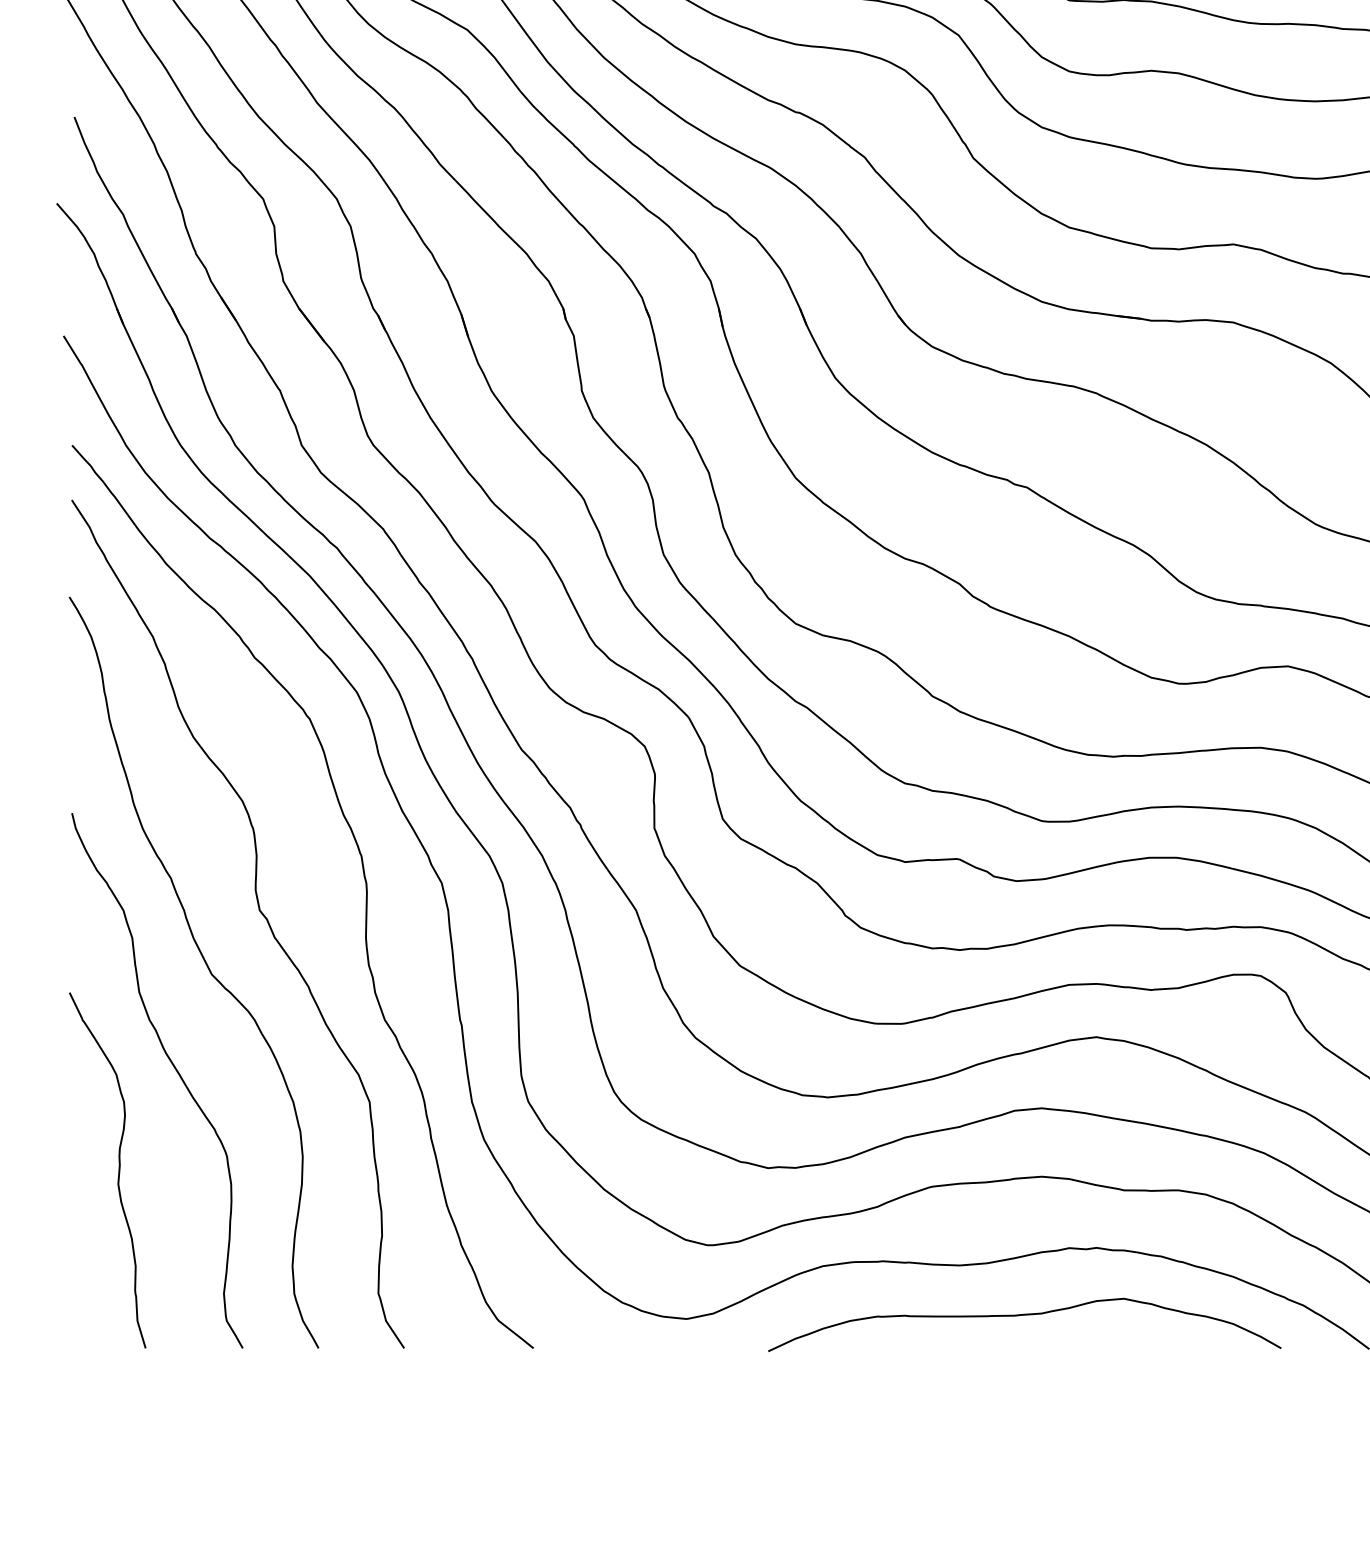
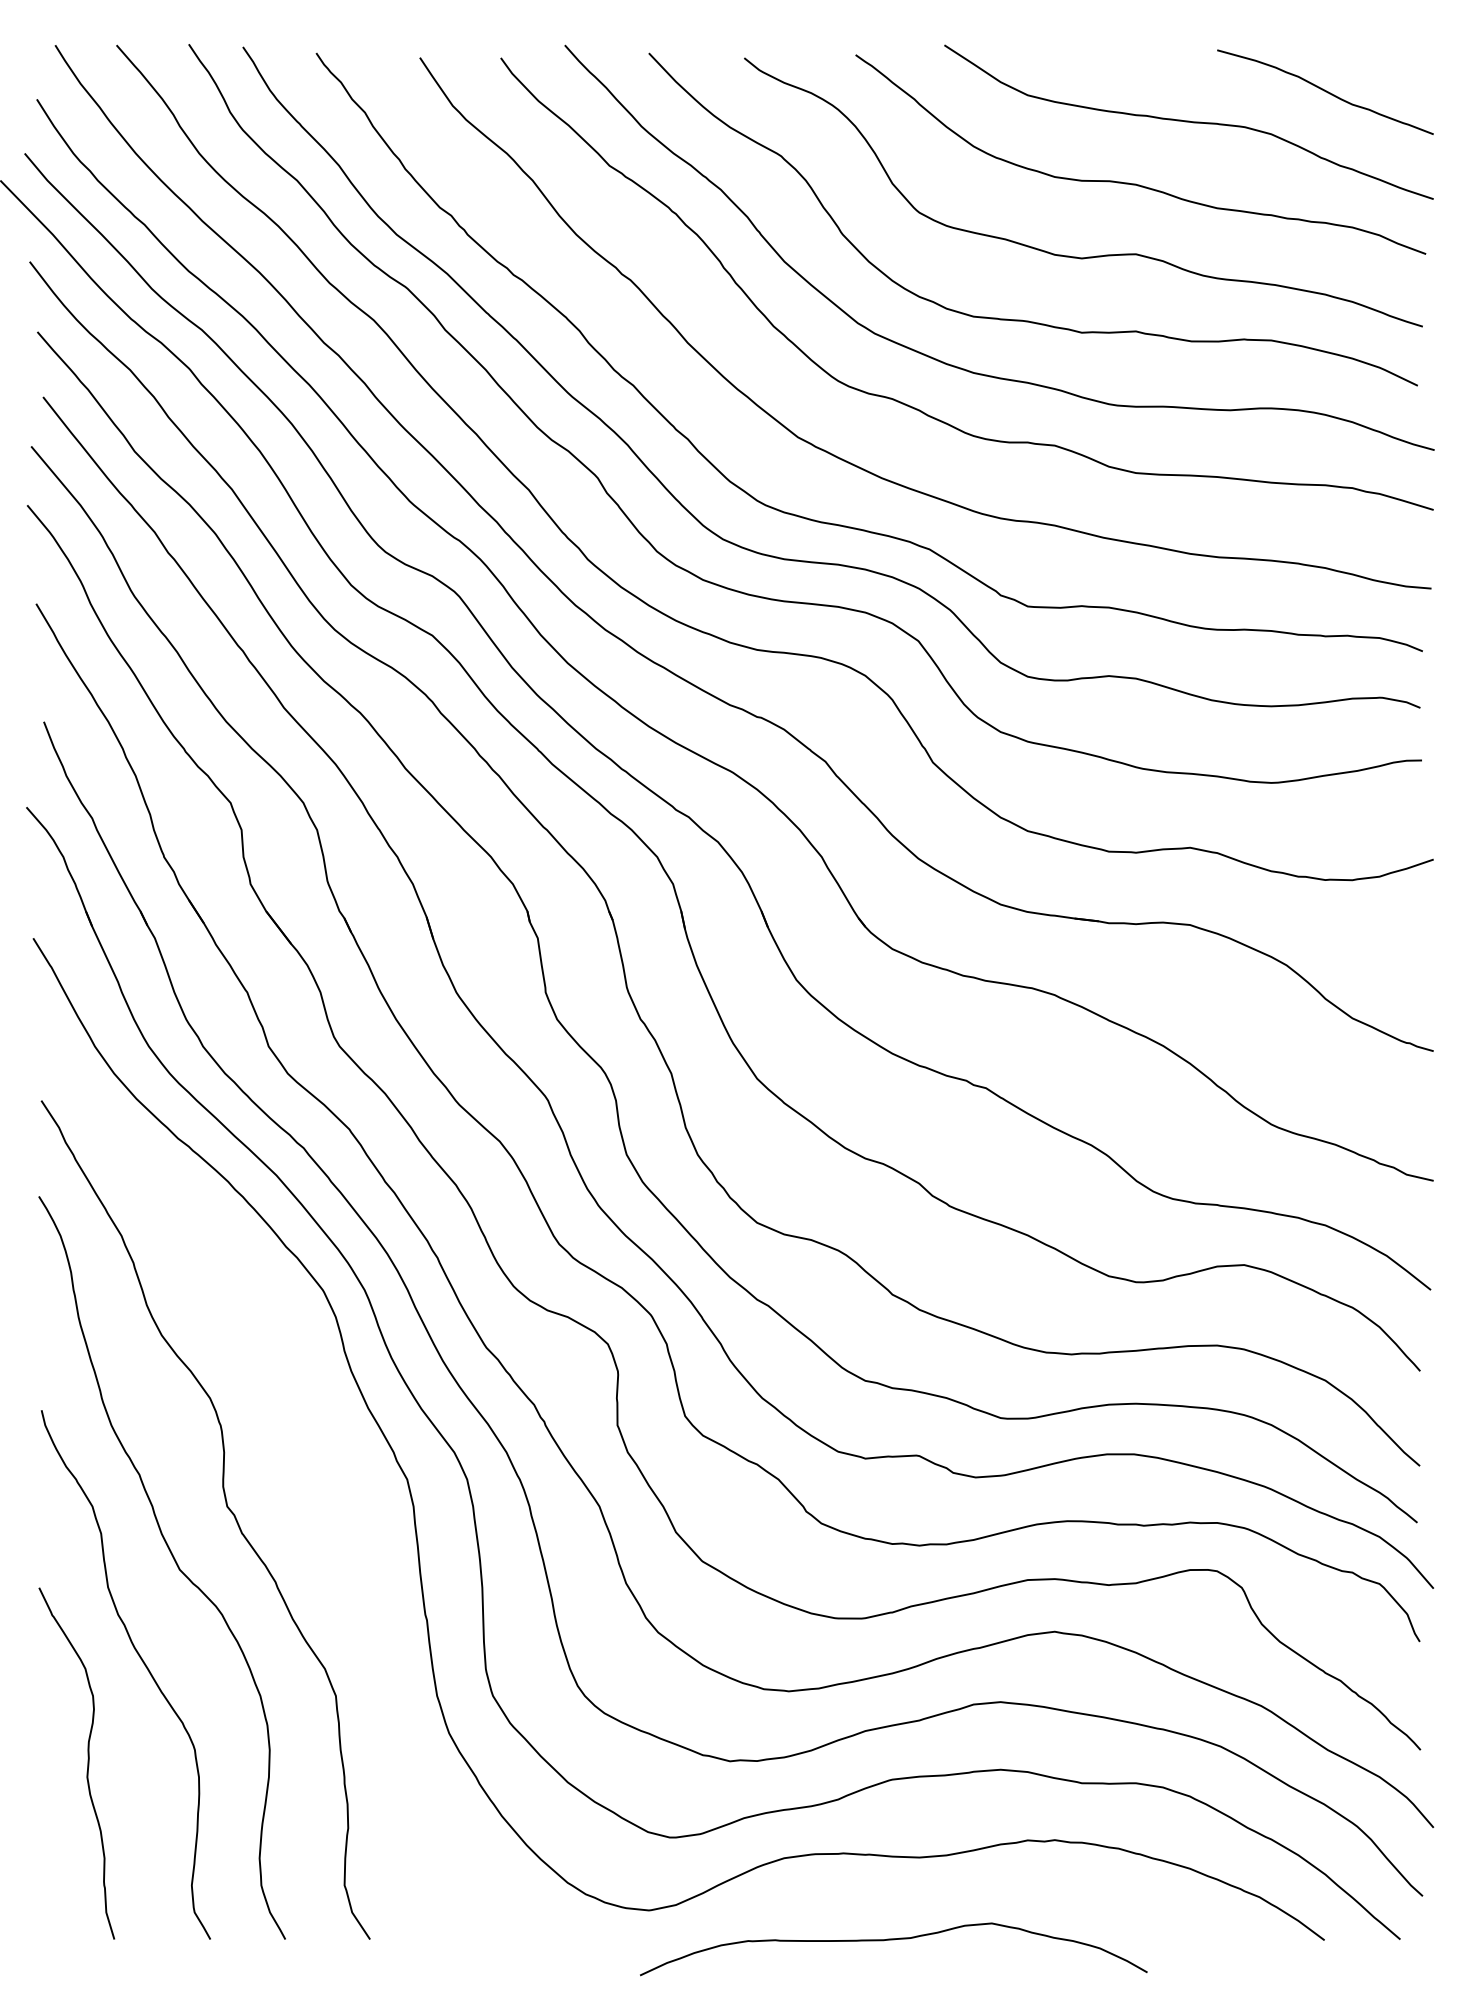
curve: (365, 885) -> (331, 1481), removed
curve: (1024, 1315) -> (893, 1940), moved

